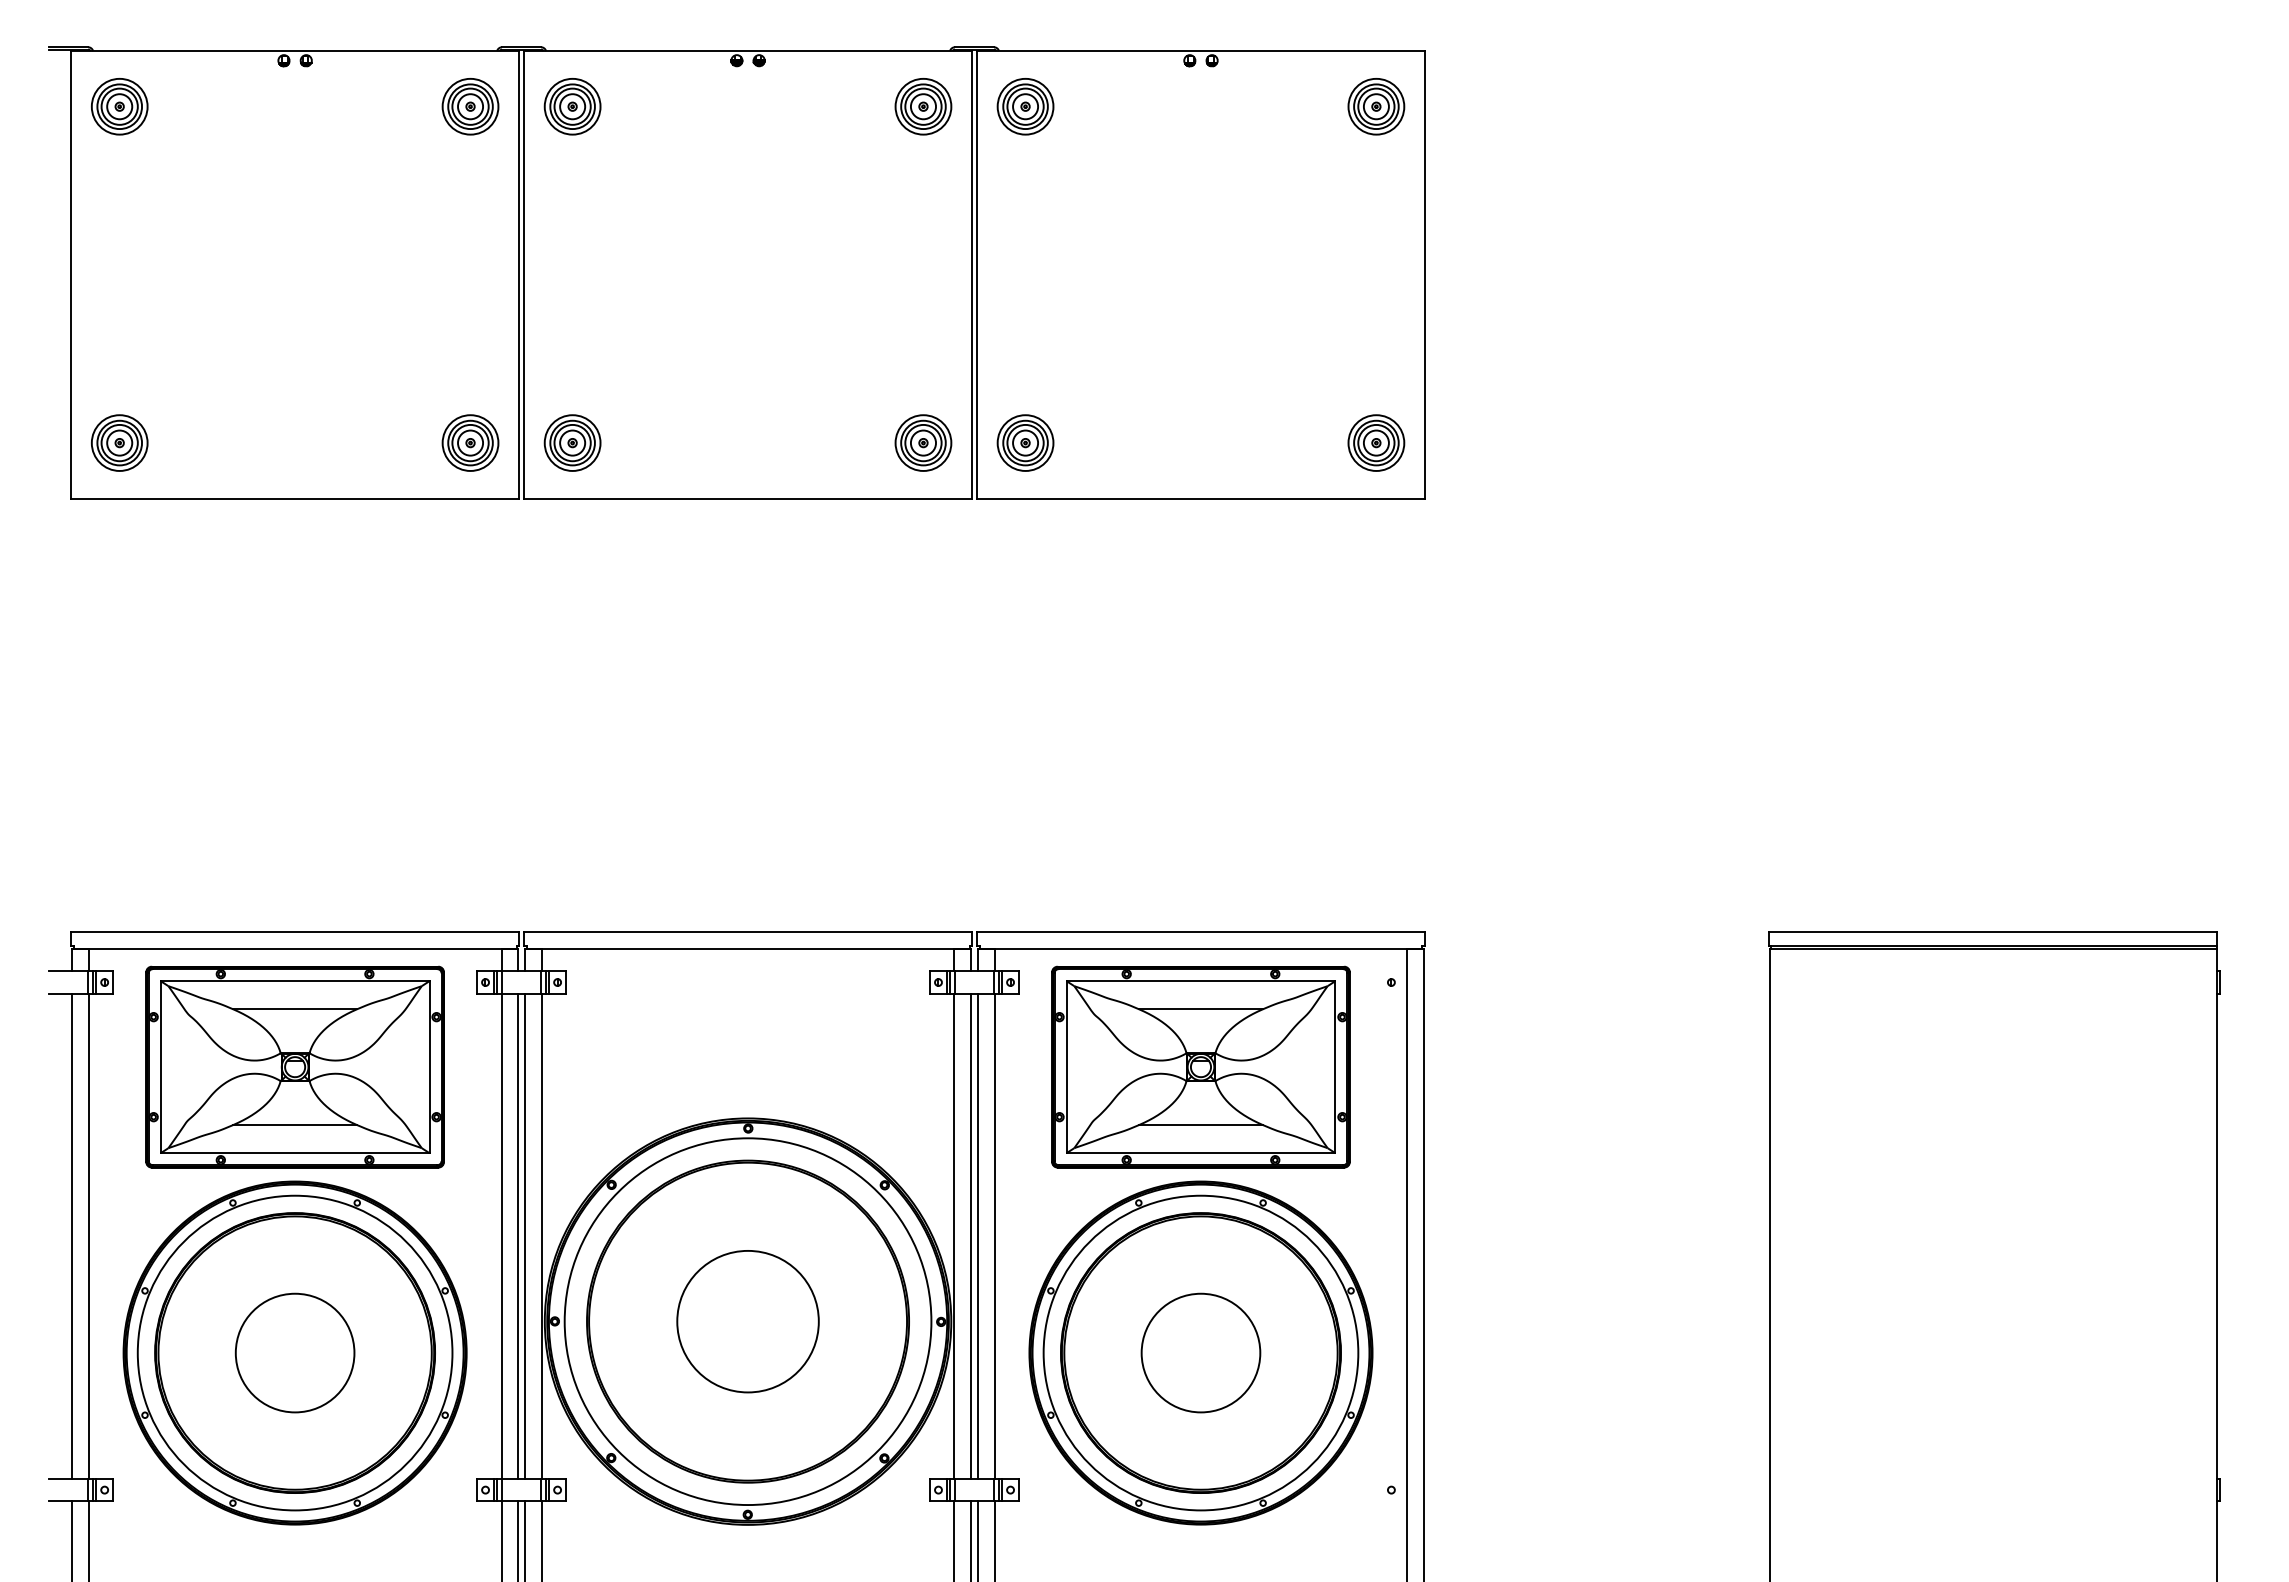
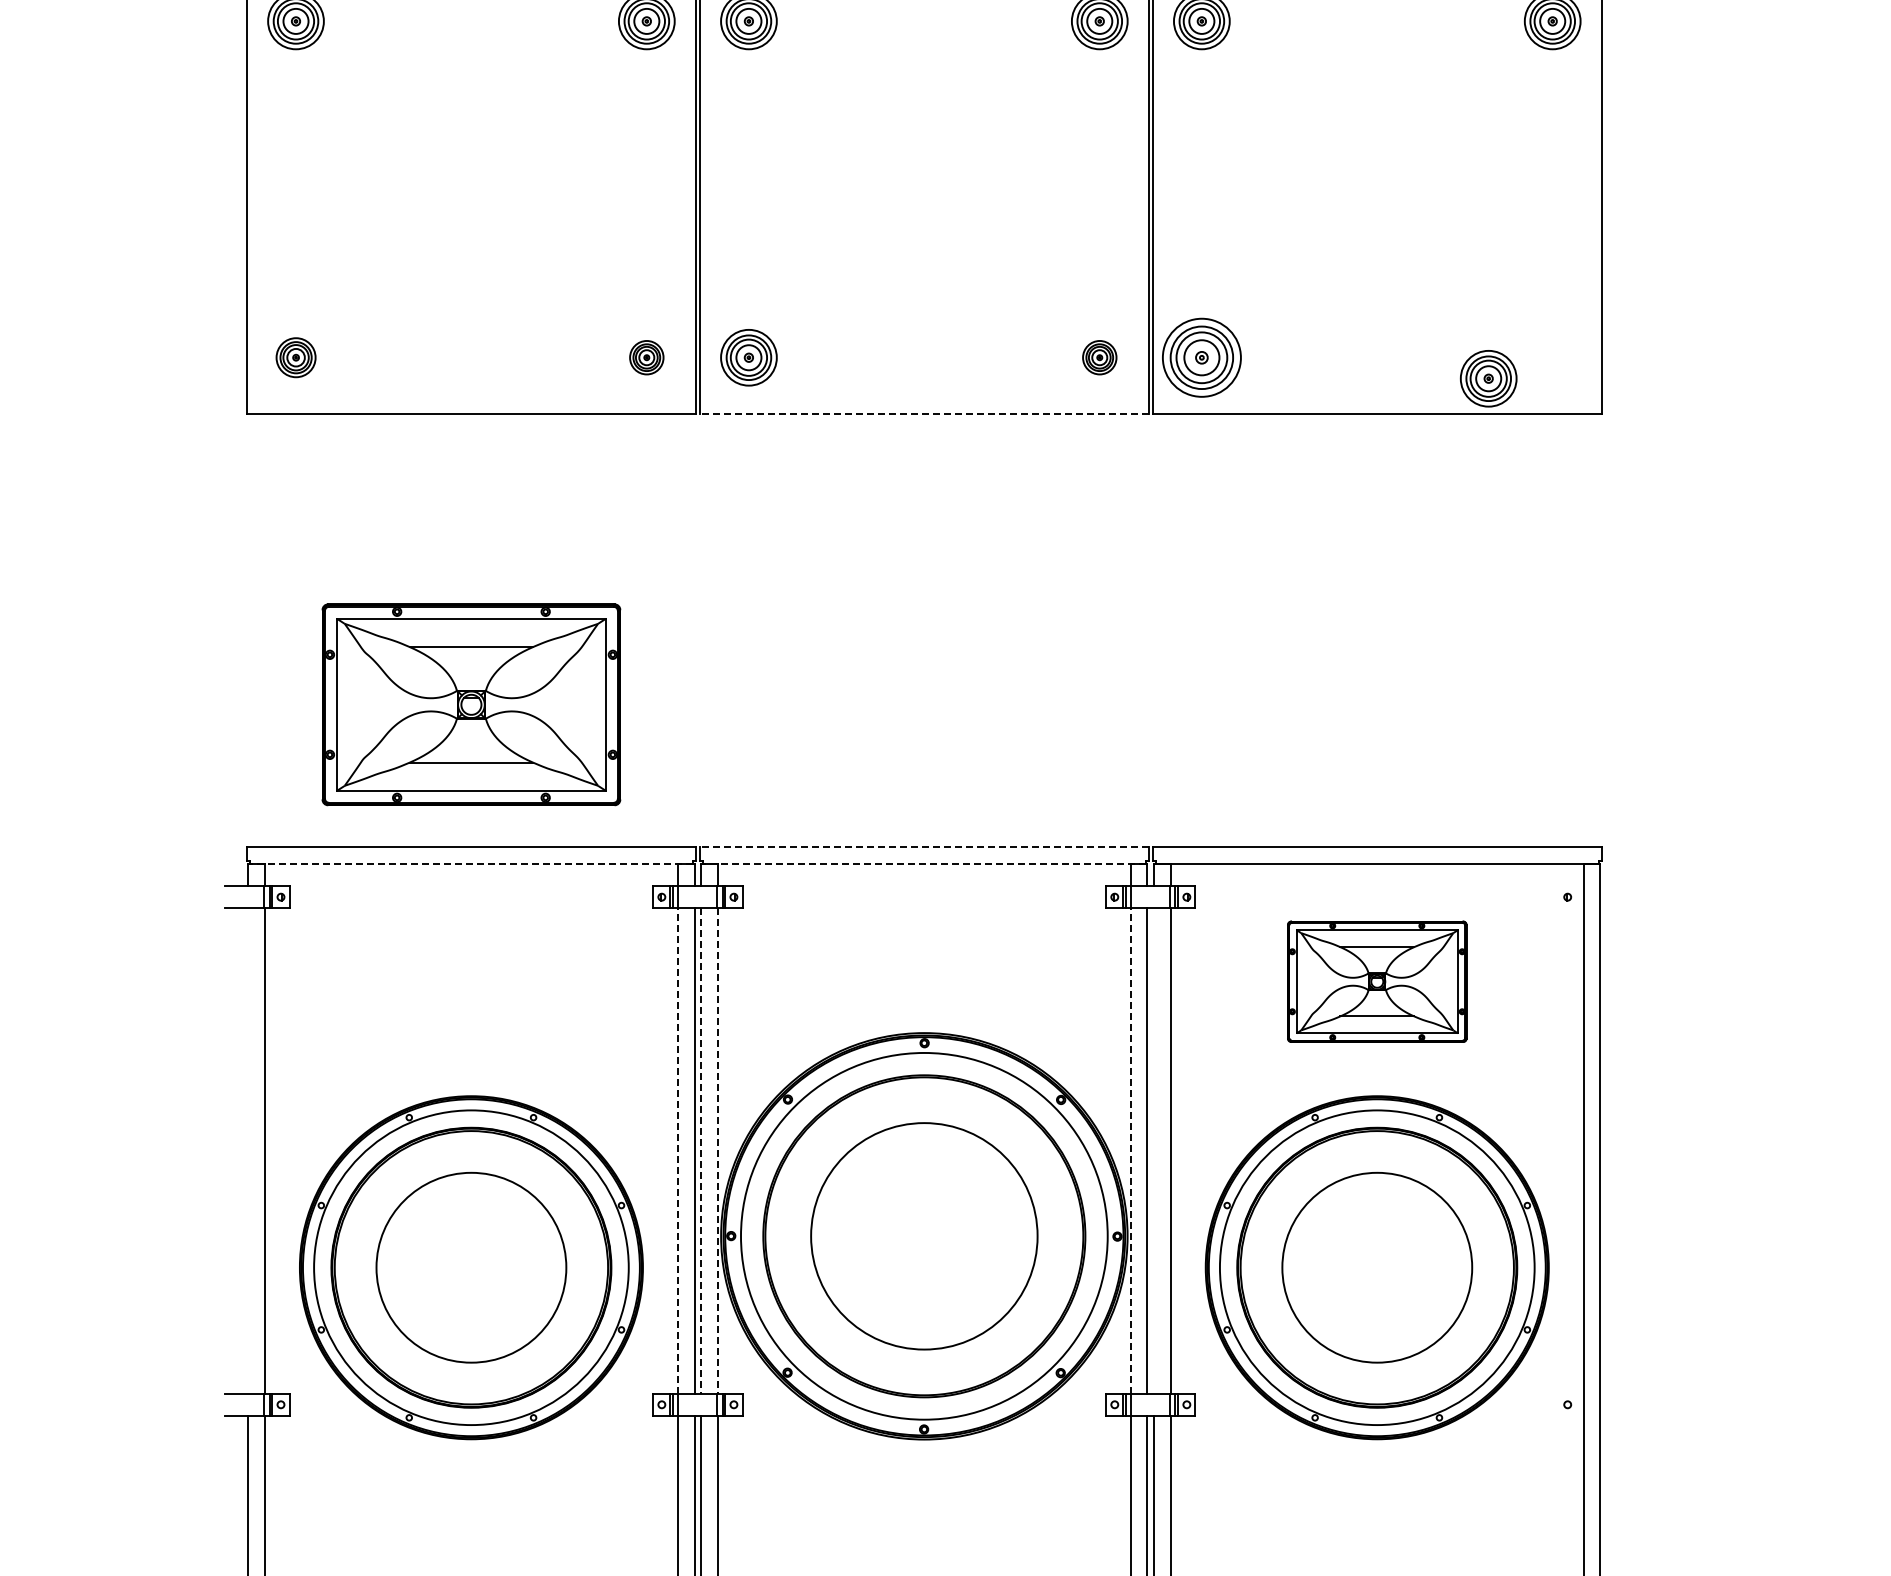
part: (119, 442) -> (295, 357), size x0.7
part: (470, 442) -> (646, 357), size x0.6
part: (923, 442) -> (1099, 357), size x0.6
part: (1025, 442) -> (1201, 357), size x1.4
part: (1376, 442) -> (1488, 378), moved
line: (747, 498) -> (923, 413), solid -> dashed
line: (747, 932) -> (923, 847), solid -> dashed
line: (294, 949) -> (470, 864), solid -> dashed
line: (747, 949) -> (923, 864), solid -> dashed
part: (294, 1066) -> (470, 704), moved
part: (1200, 1066) -> (1376, 981), size x0.6
line: (72, 1235) -> (248, 1150), removed
line: (977, 1235) -> (1153, 1150), removed
line: (501, 1236) -> (677, 1151), solid -> dashed
line: (524, 1236) -> (700, 1151), solid -> dashed
line: (541, 1236) -> (717, 1151), solid -> dashed
line: (954, 1236) -> (1130, 1151), solid -> dashed
circle: (747, 1321) -> (923, 1236), size x1.6
circle: (294, 1352) -> (470, 1267), size x1.6
circle: (1200, 1352) -> (1376, 1267), size x1.6

